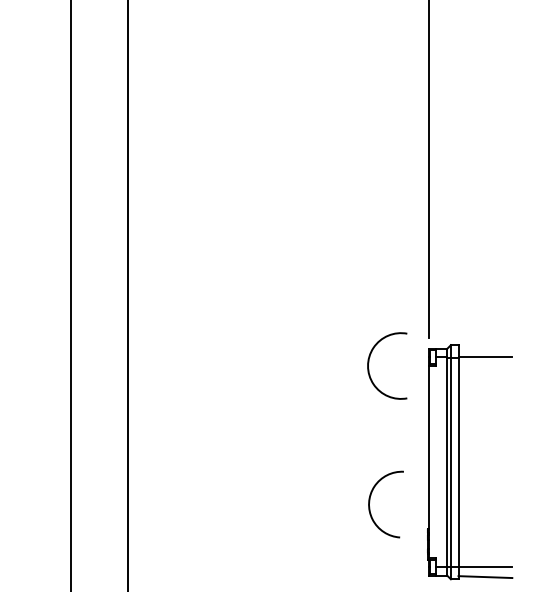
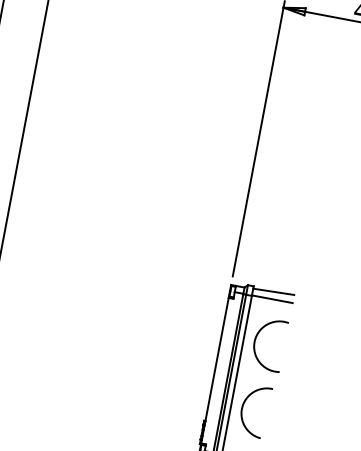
line: (485, 347) -> (273, 291), added
curve: (369, 362) -> (256, 339), moved
curve: (370, 502) -> (243, 407), moved

